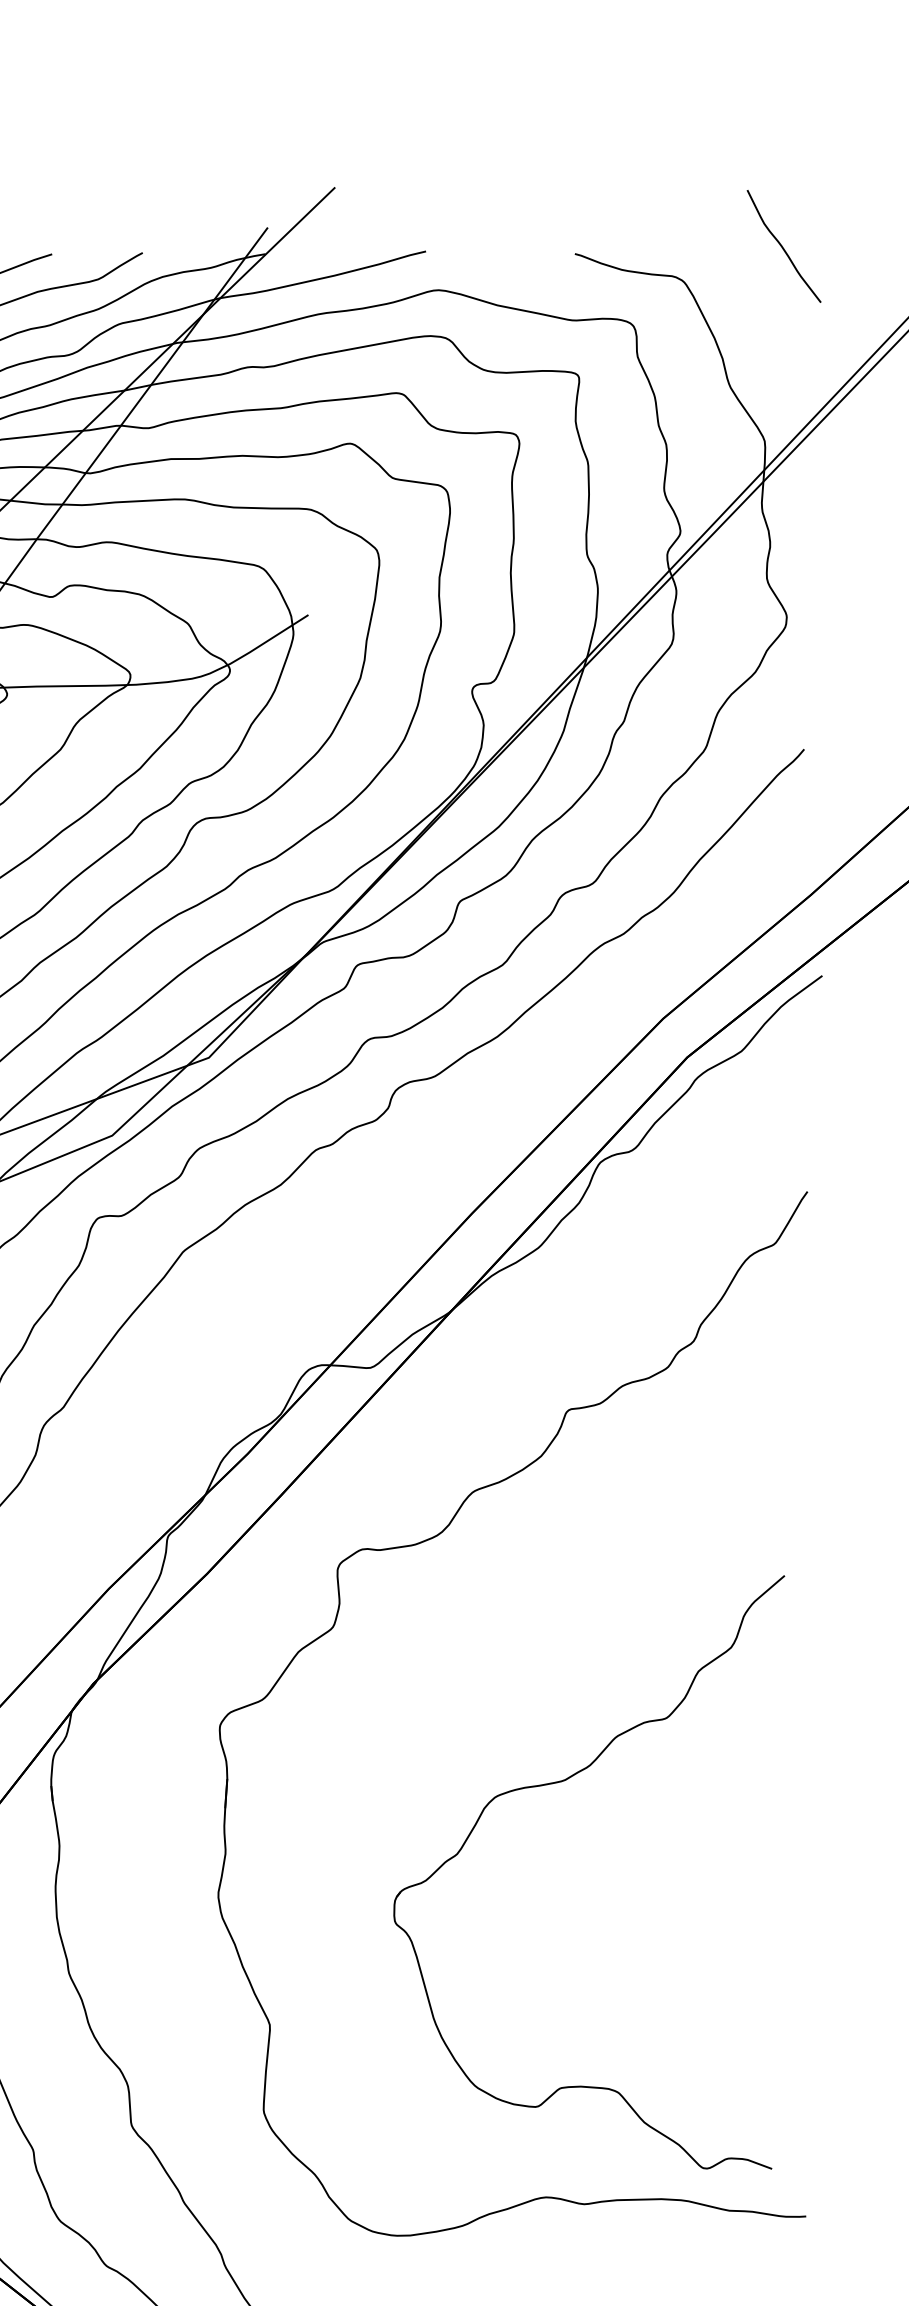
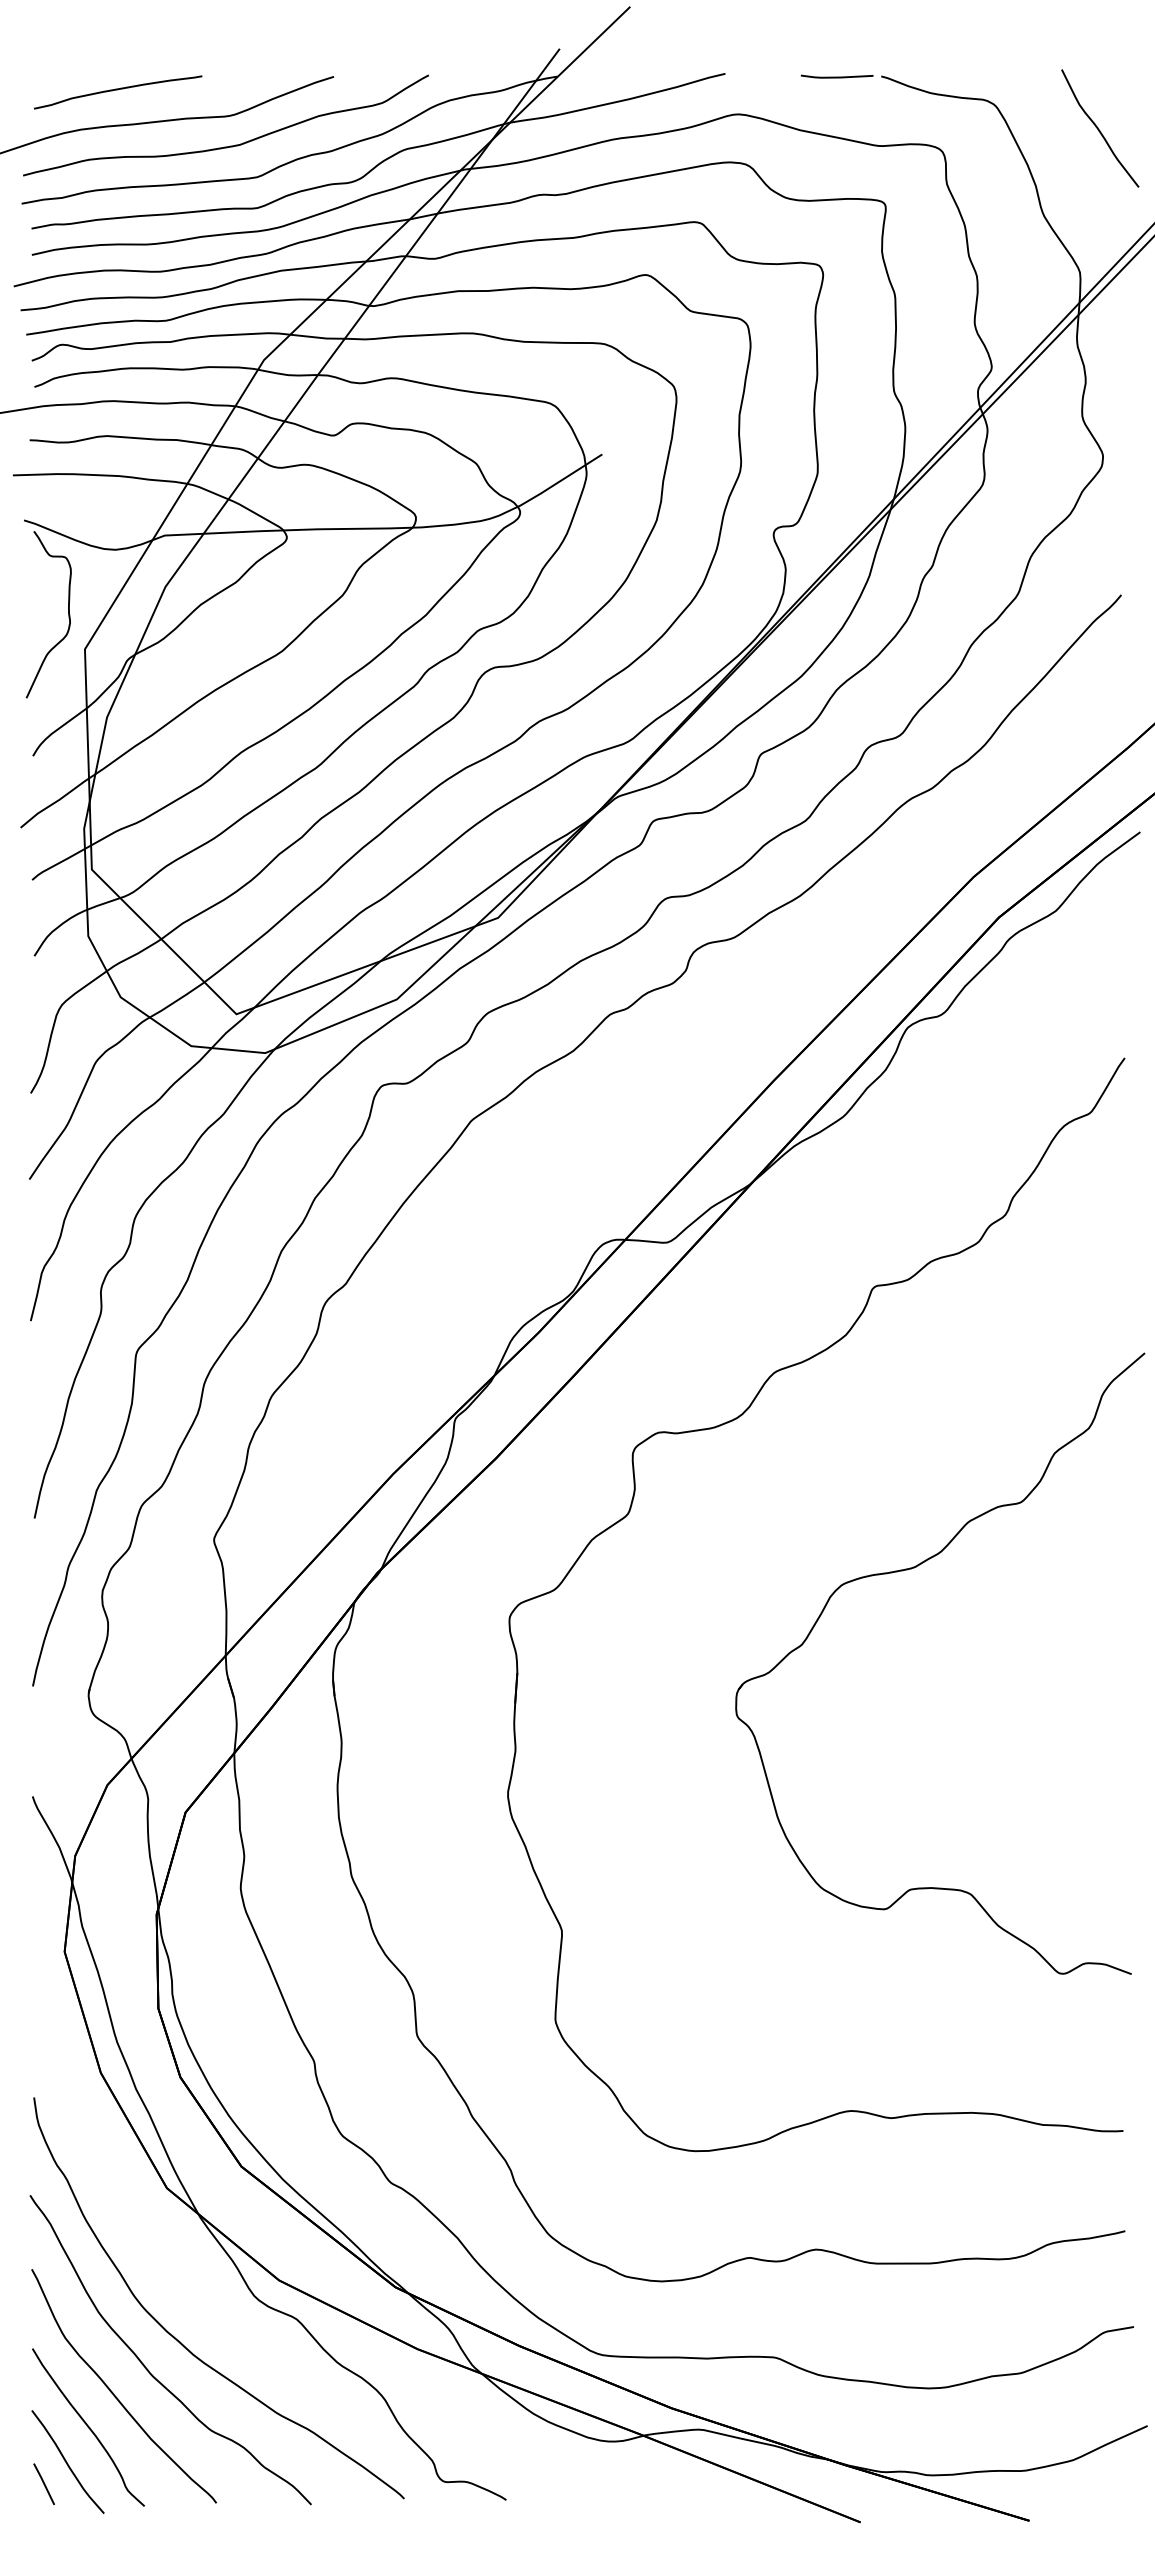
curve: (783, 247) -> (1099, 129), moved
line: (533, 254) -> (837, 76), added
part: (561, 1782) -> (911, 1569), moved

